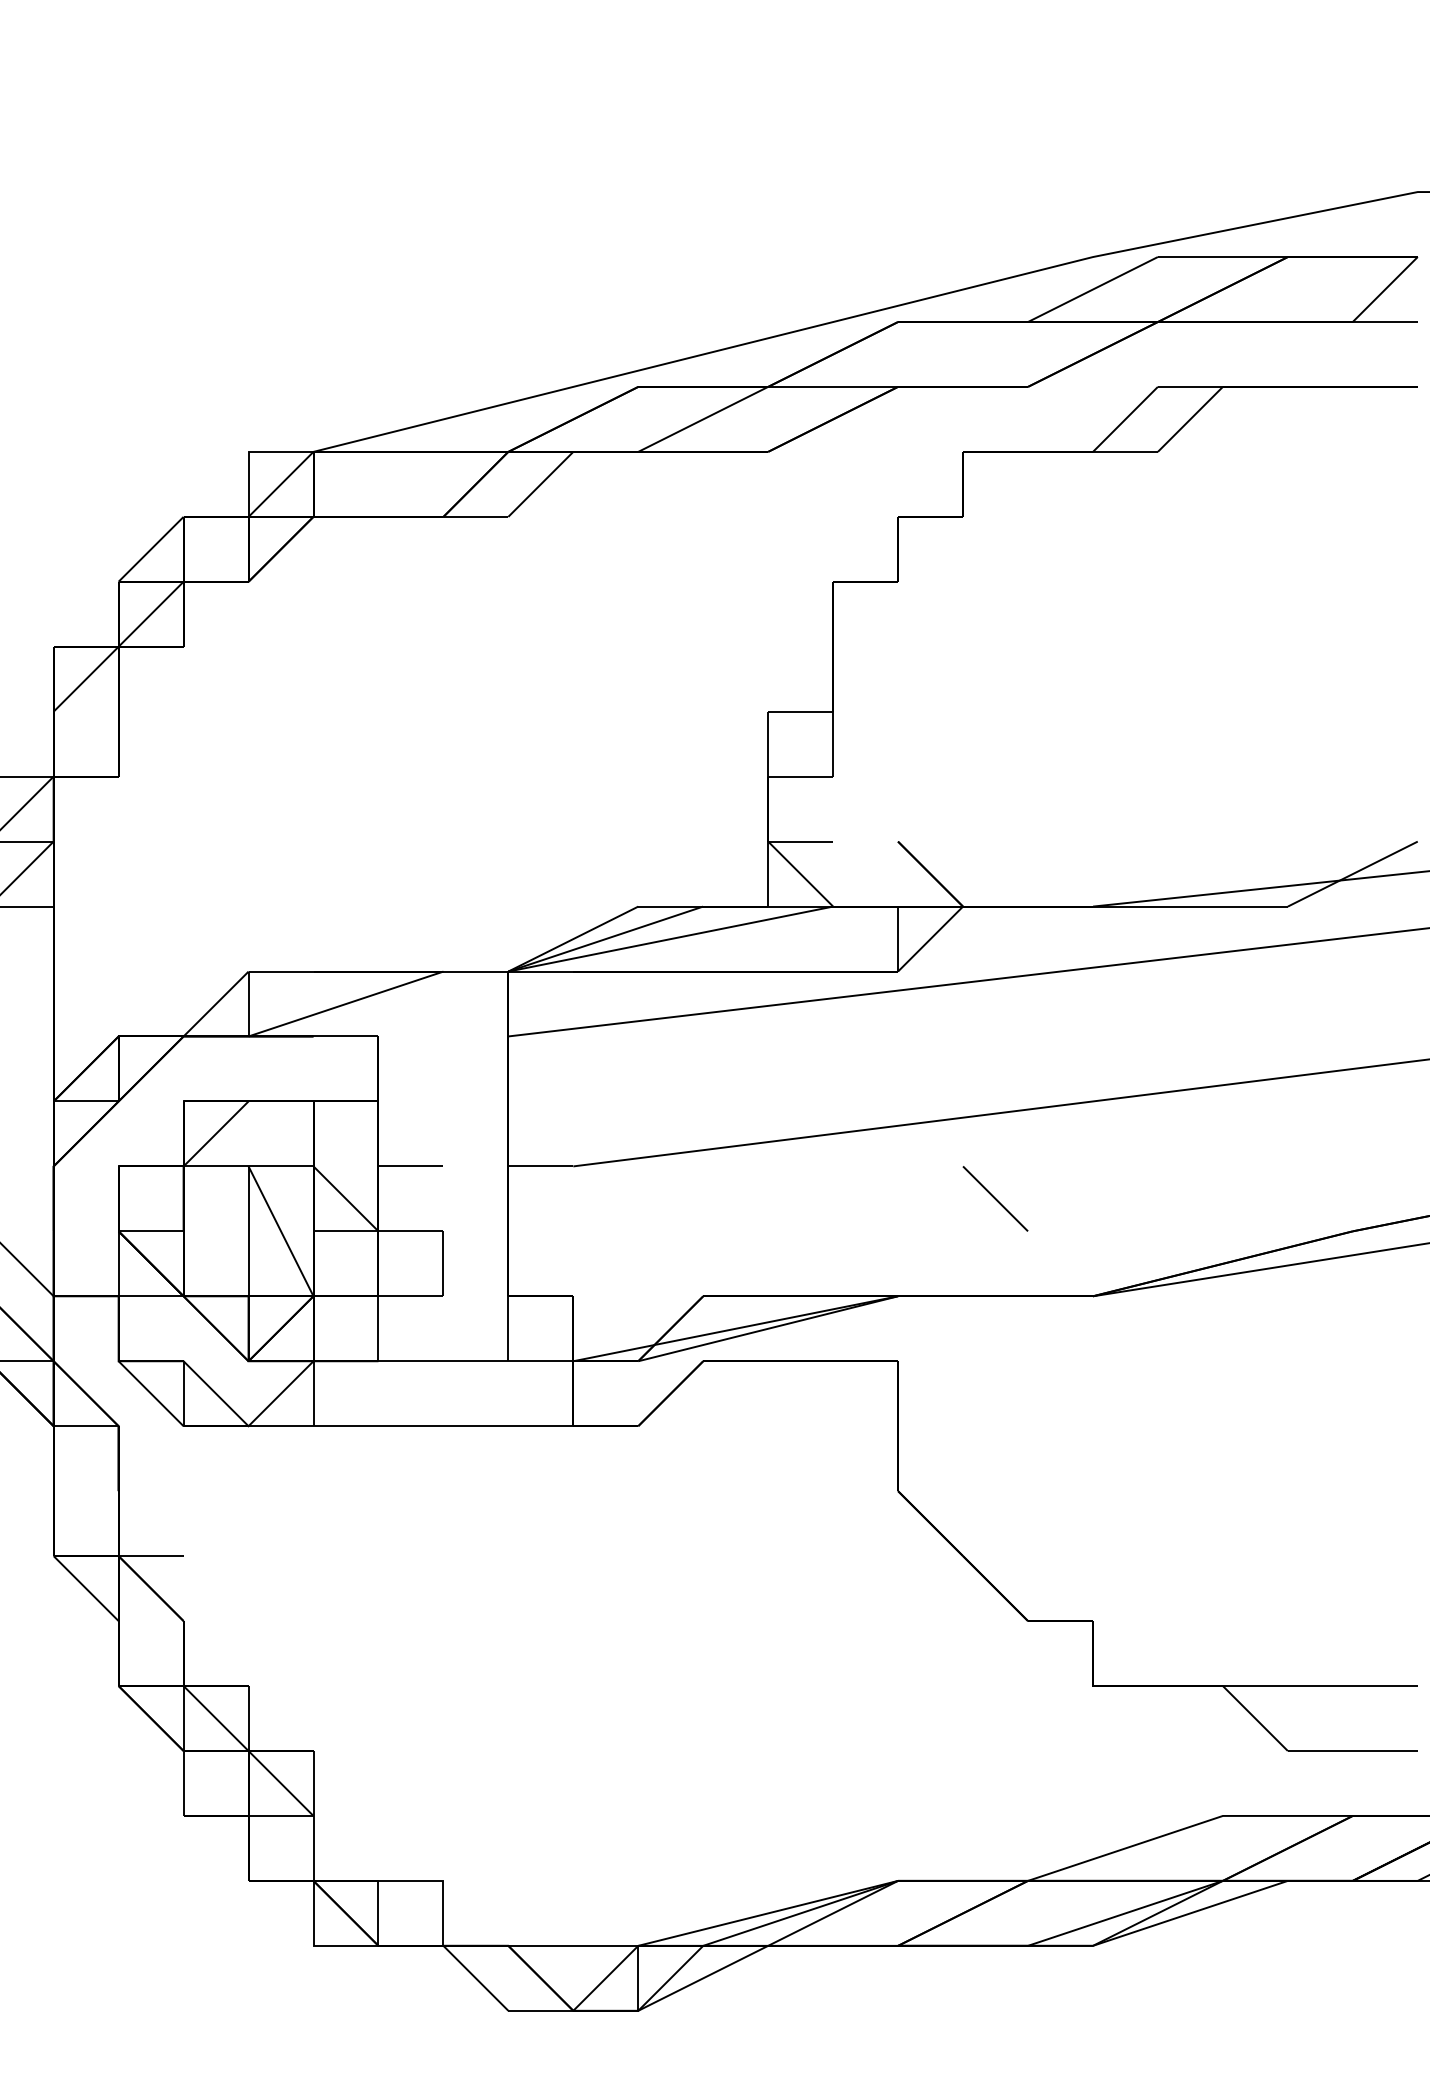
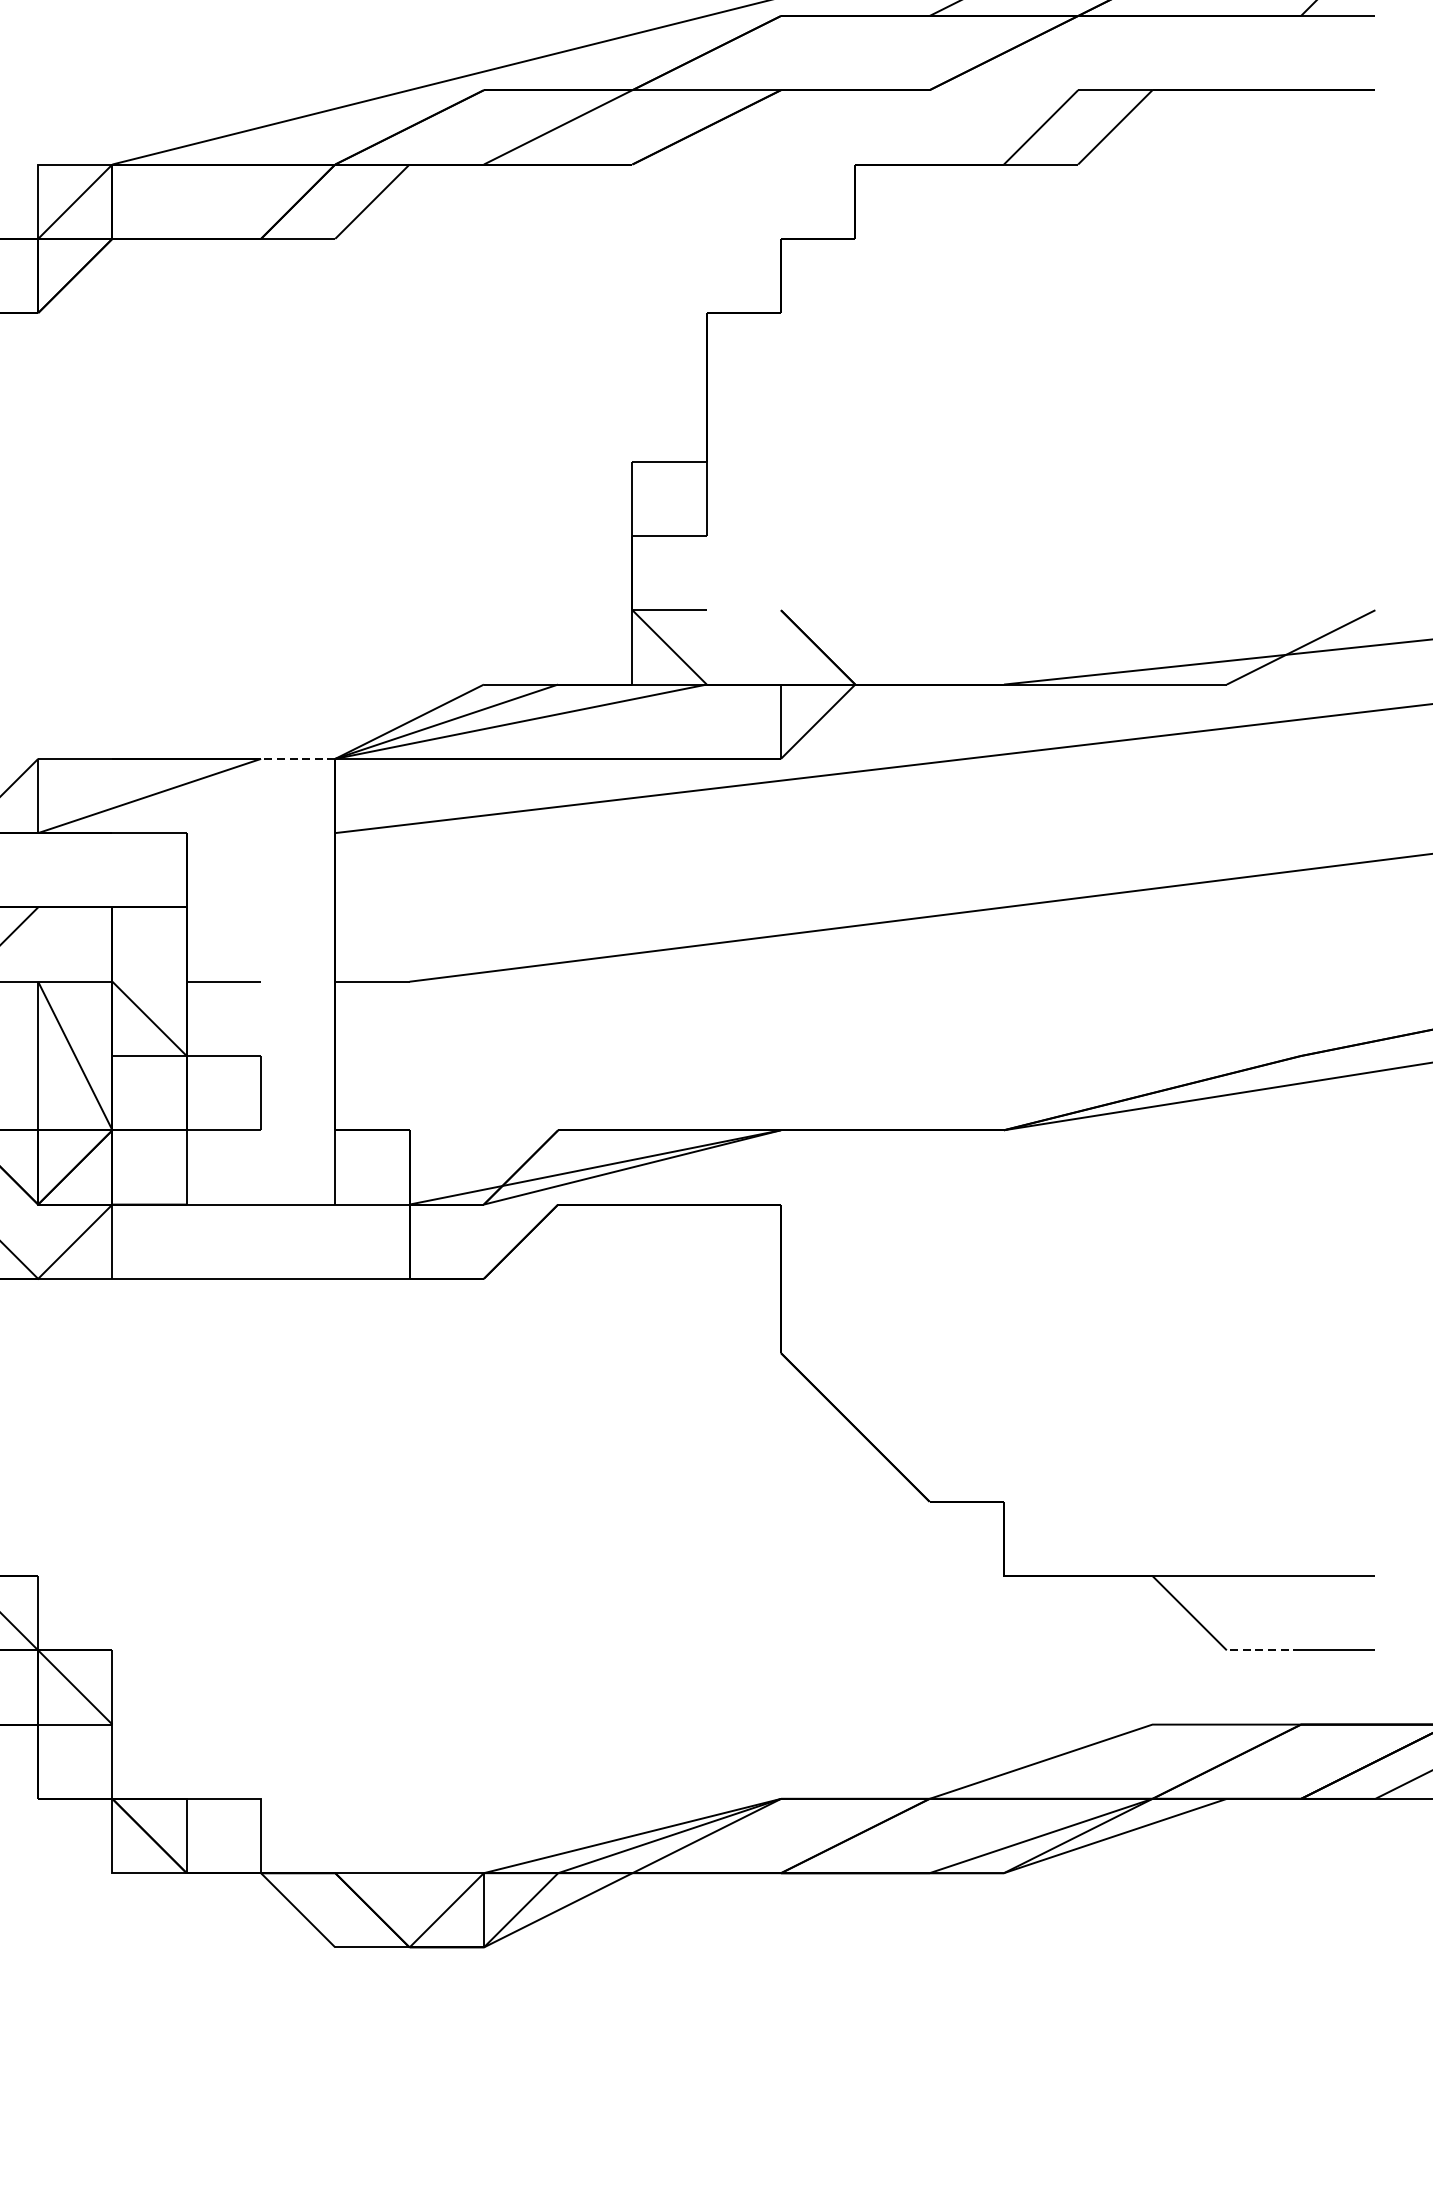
line: (475, 971) -> (297, 758), solid -> dashed
line: (995, 1198) -> (892, 1018), removed
line: (1319, 1750) -> (1262, 1649), solid -> dashed

